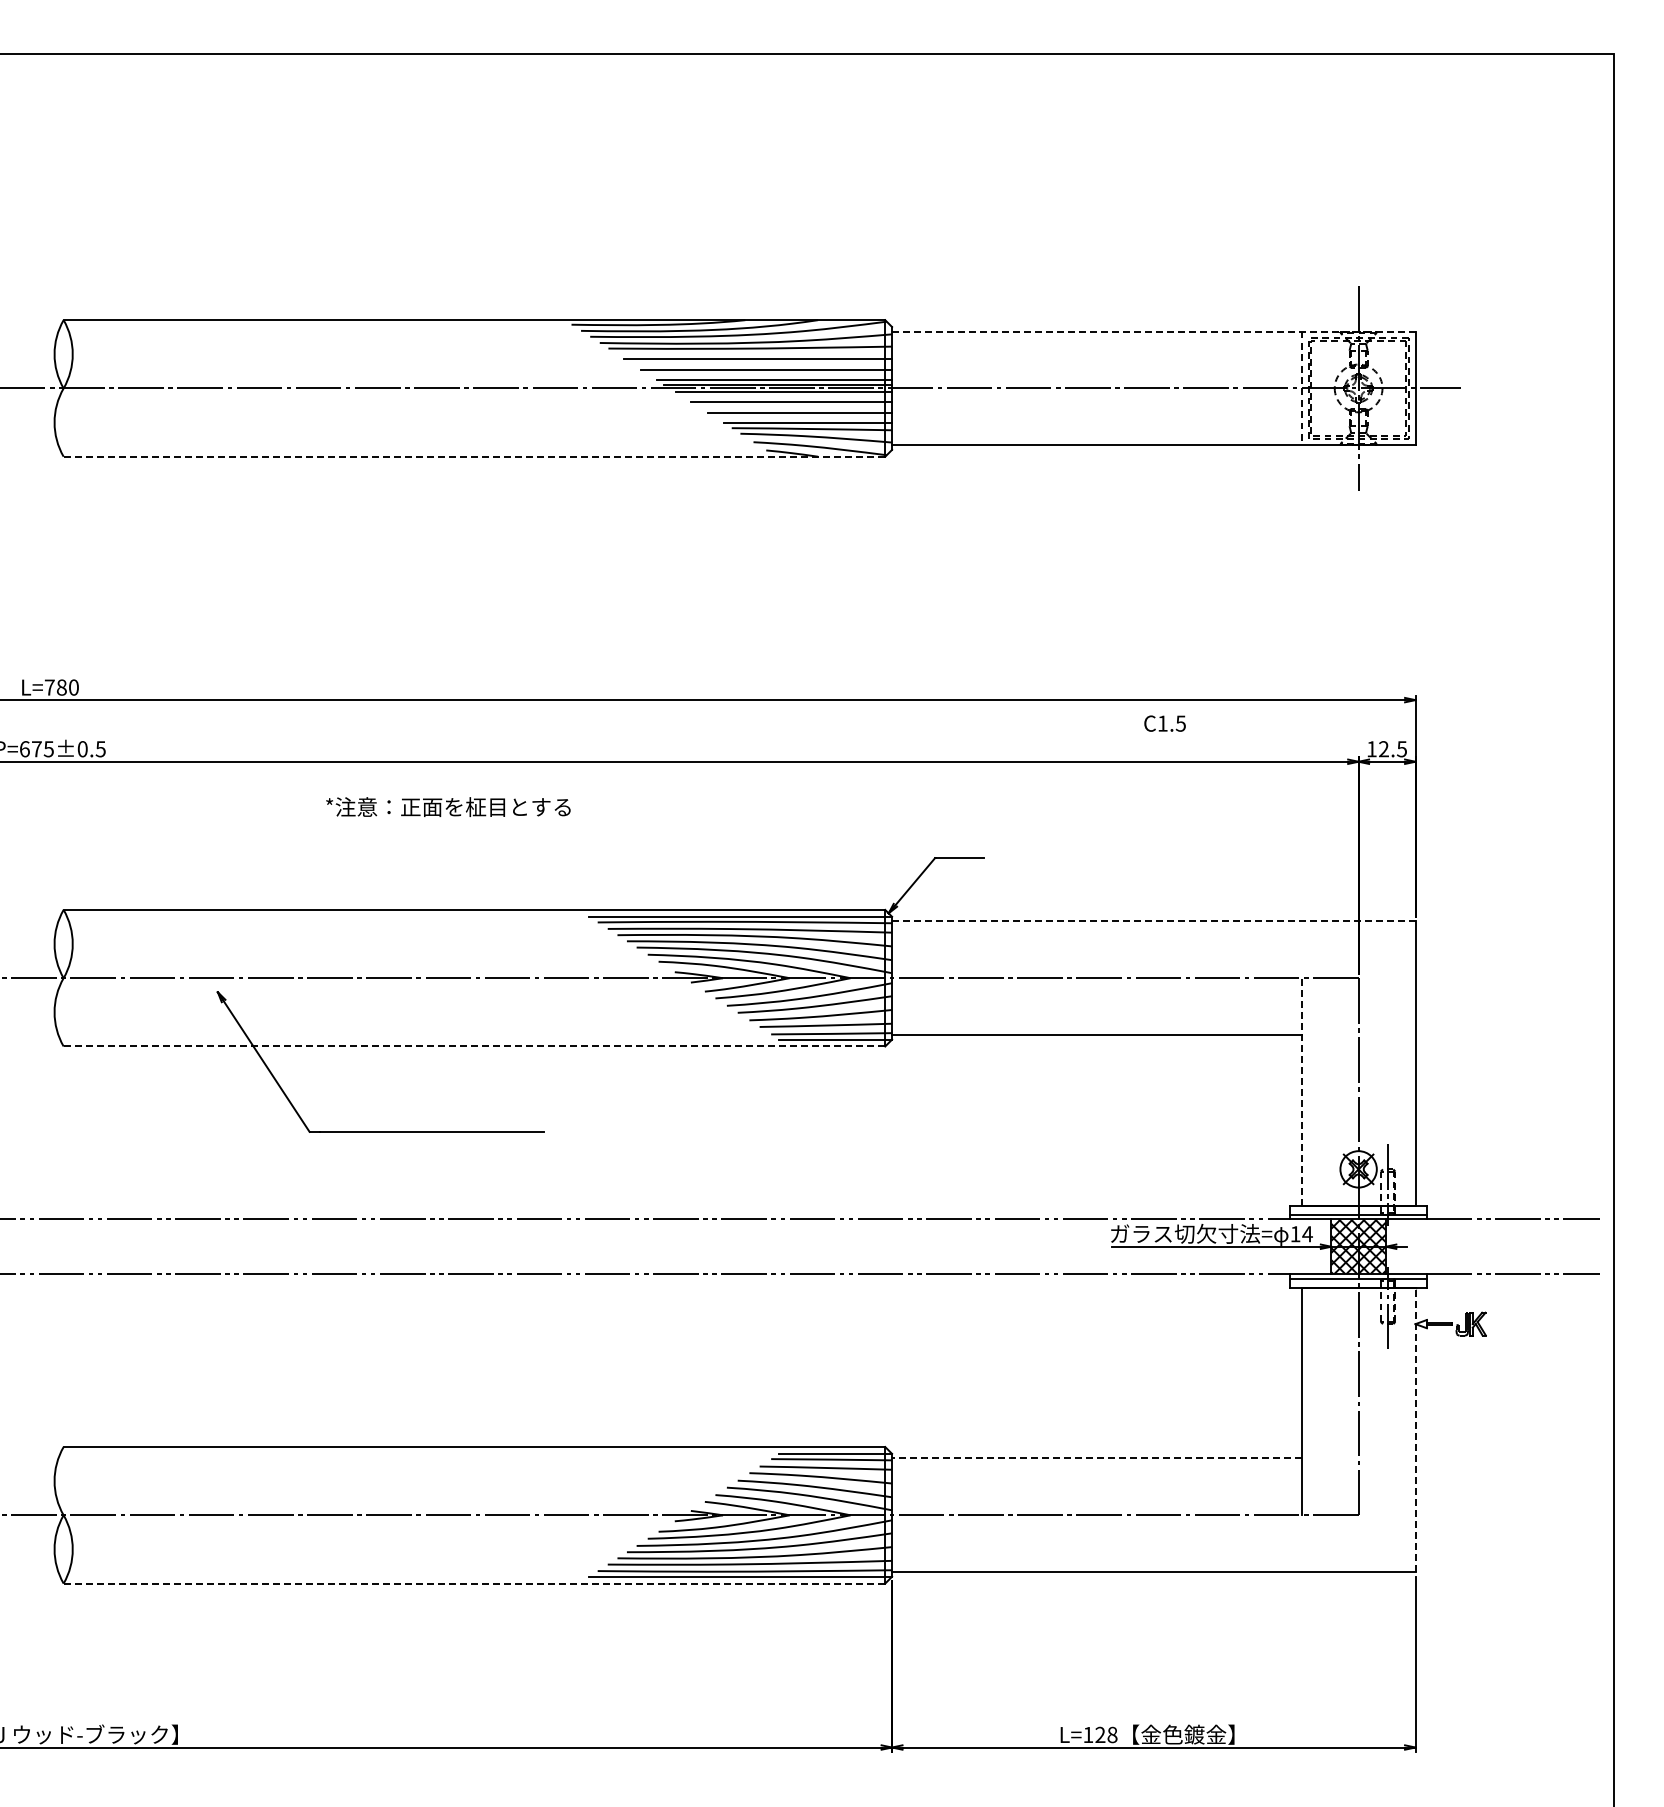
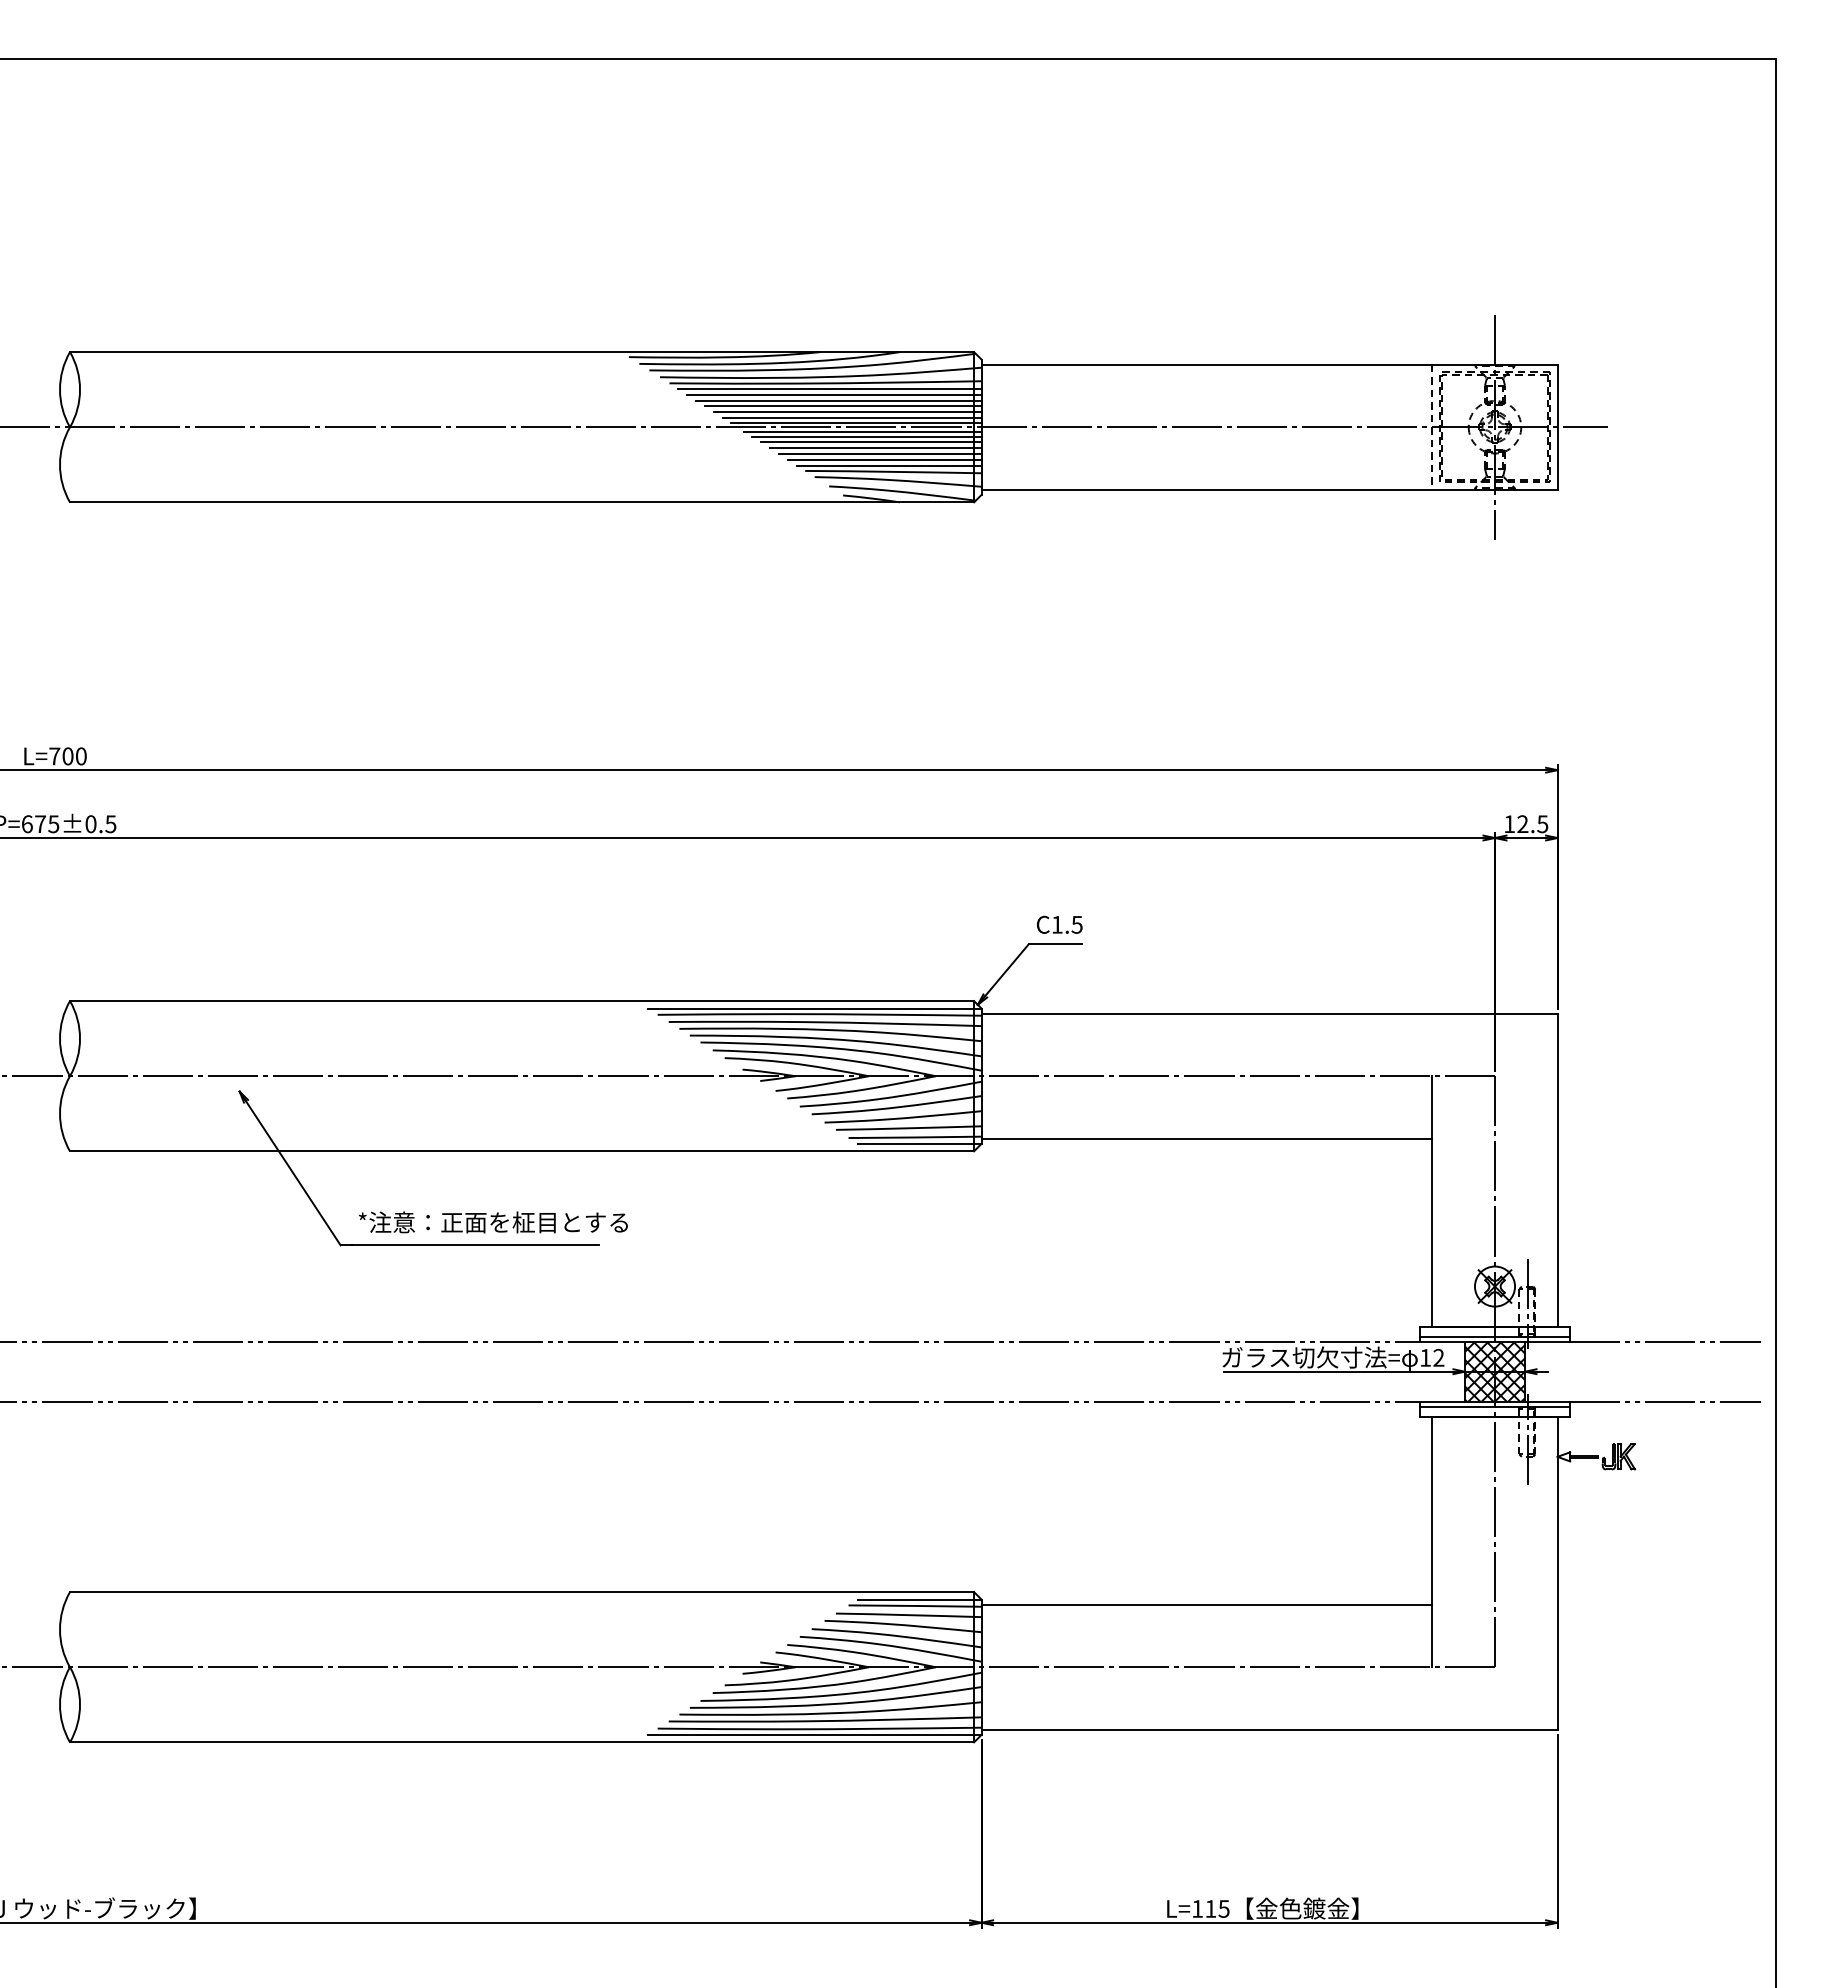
line: (1153, 331) -> (1269, 364), dashed -> solid
line: (754, 353) -> (830, 388), added
line: (762, 364) -> (839, 400), added
line: (770, 374) -> (847, 411), added
line: (787, 397) -> (866, 437), added
line: (795, 407) -> (875, 448), added
line: (803, 418) -> (884, 460), added
line: (474, 456) -> (522, 502), dashed -> solid
text: (61, 687) -> (67, 756), L=780 -> L=700
text: (1164, 723) -> (1059, 924), moved
text: (448, 806) -> (493, 1221), moved
line: (1153, 921) -> (1269, 1013), dashed -> solid
line: (474, 1046) -> (522, 1151), dashed -> solid
line: (1301, 1092) -> (1432, 1201), dashed -> solid
text: (1307, 1234) -> (1438, 1358), 14 -> 12
line: (1415, 1429) -> (1557, 1572), dashed -> solid
line: (1096, 1458) -> (1206, 1604), dashed -> solid
line: (474, 1583) -> (522, 1742), dashed -> solid
text: (1106, 1734) -> (1217, 1908), L=128 -> L=115

